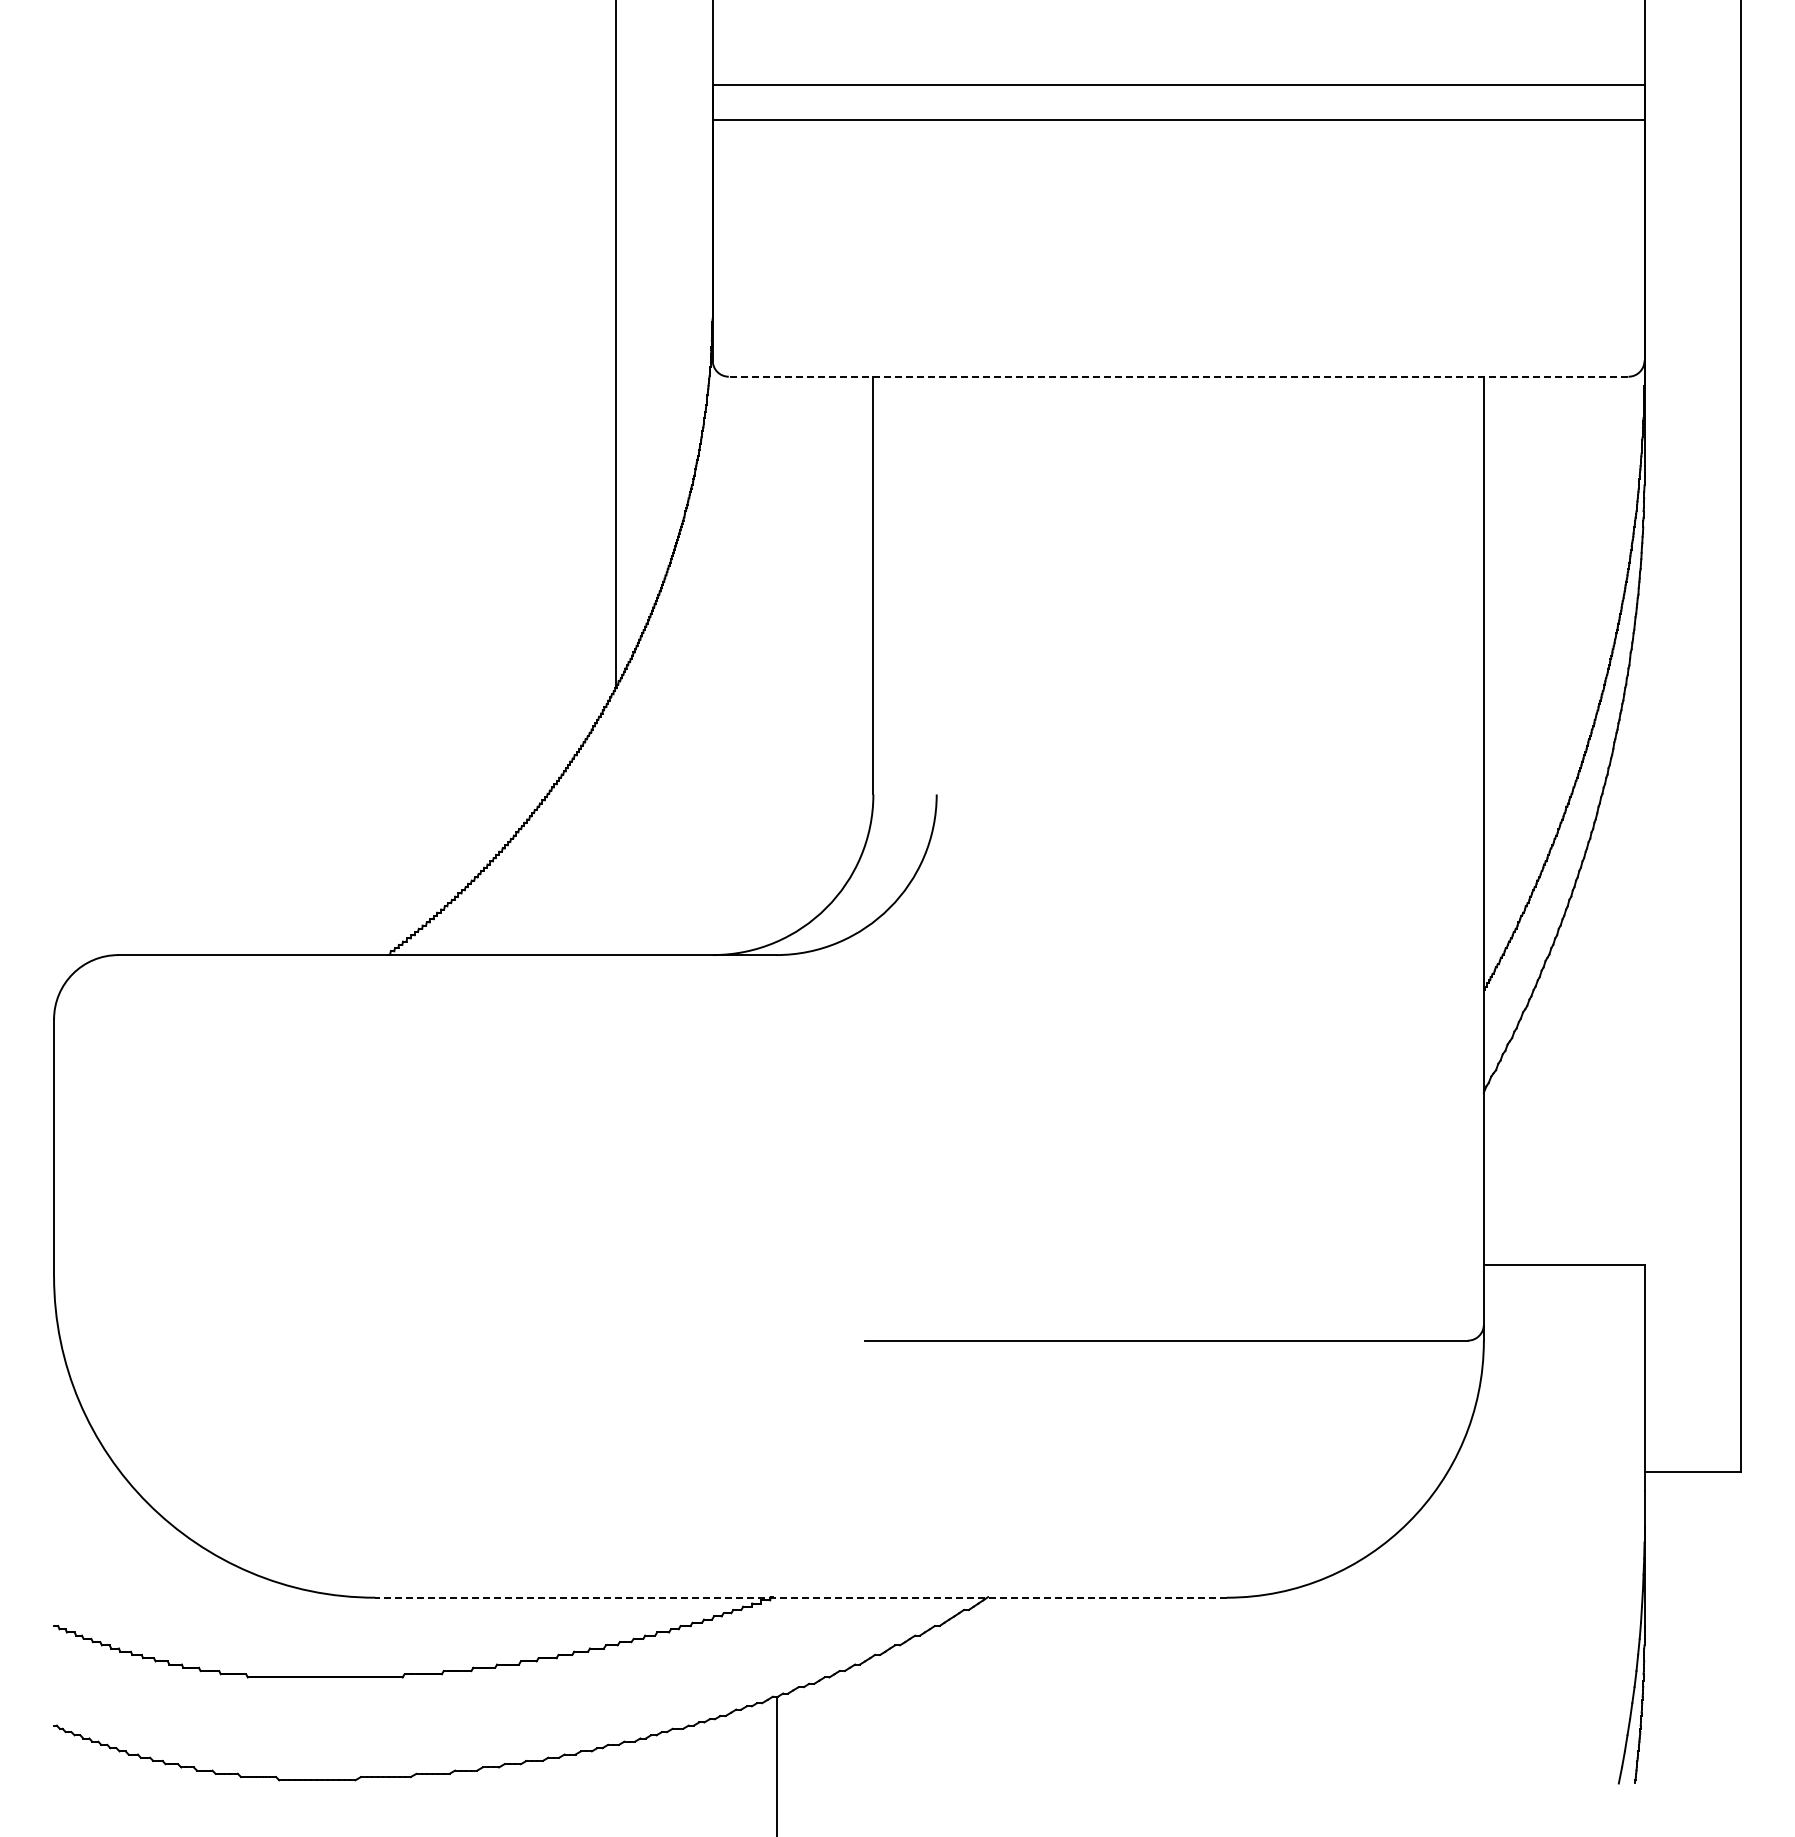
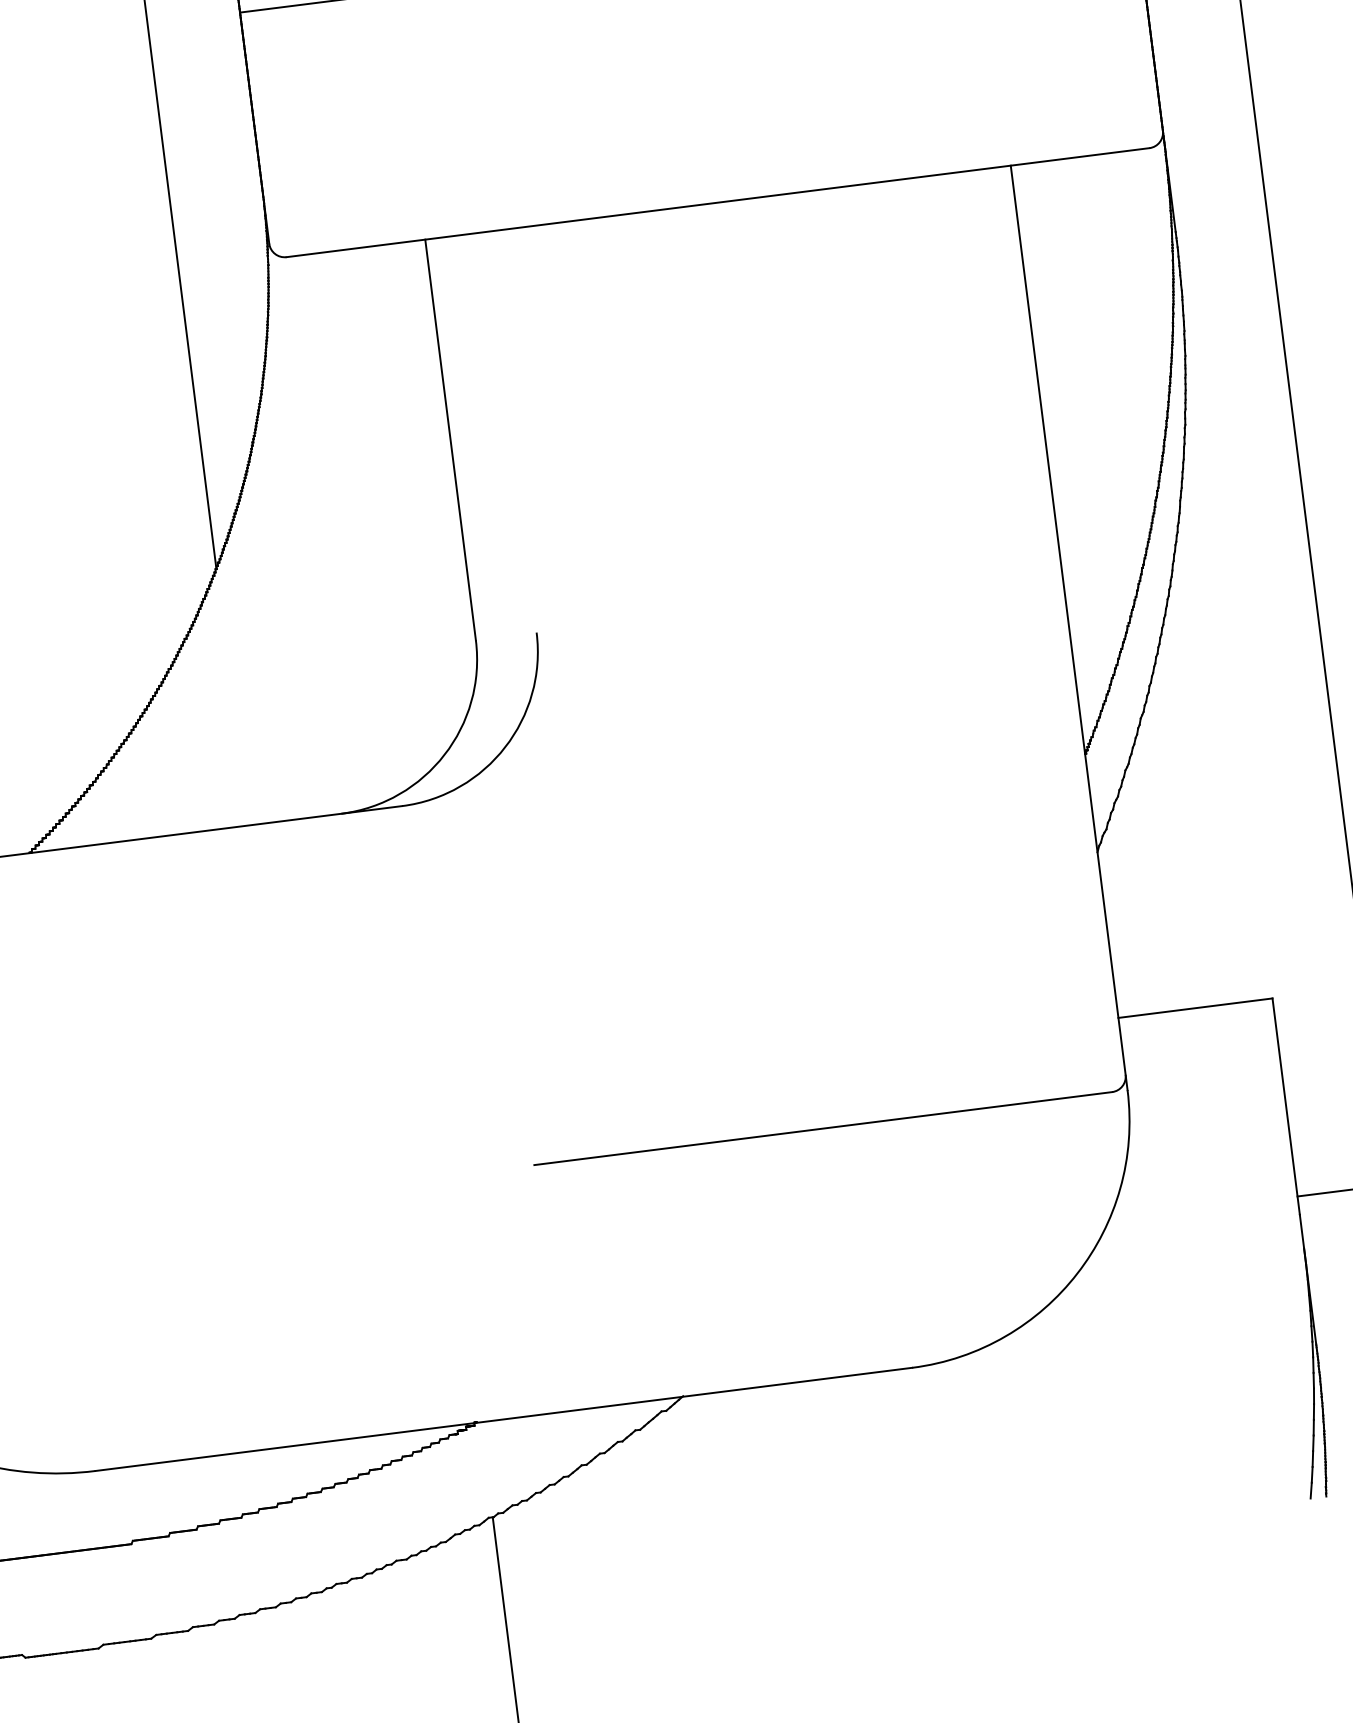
line: (1178, 376) -> (717, 202), dashed -> solid
line: (801, 1597) -> (504, 1419), dashed -> solid

